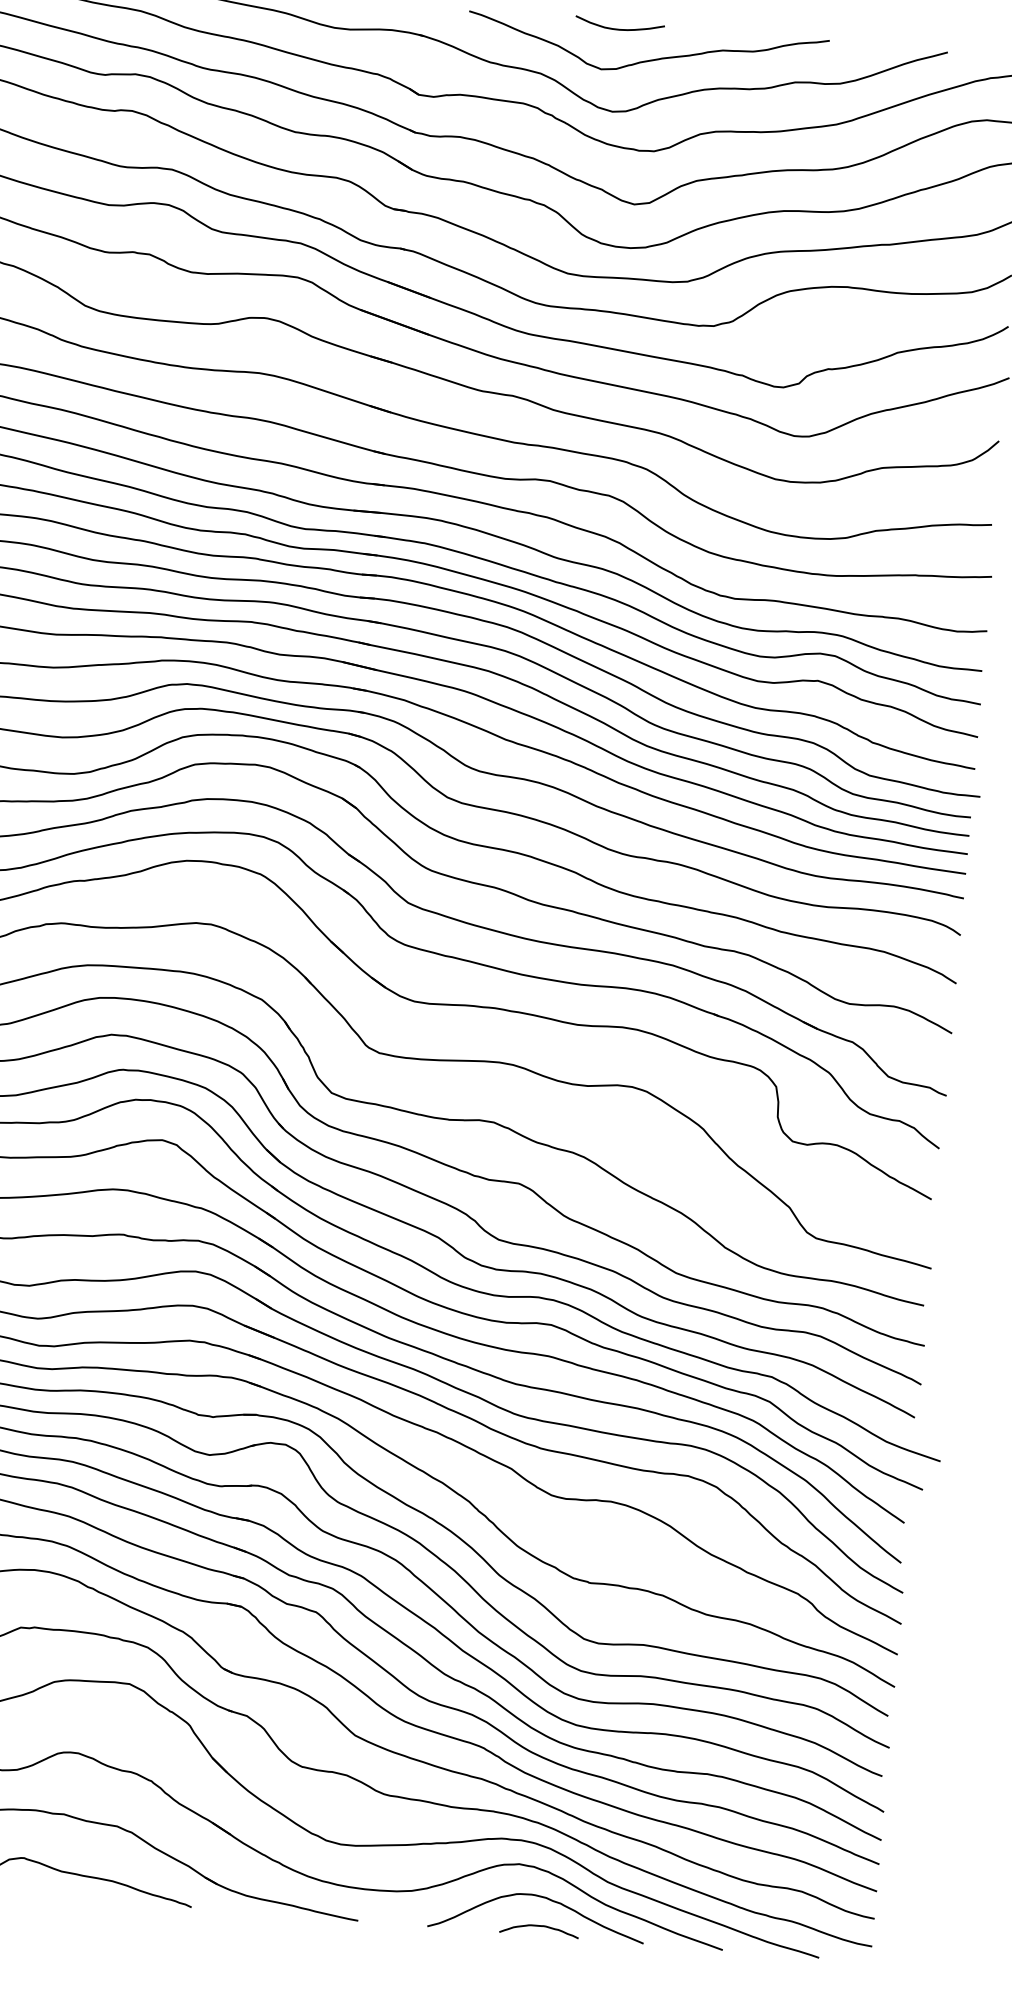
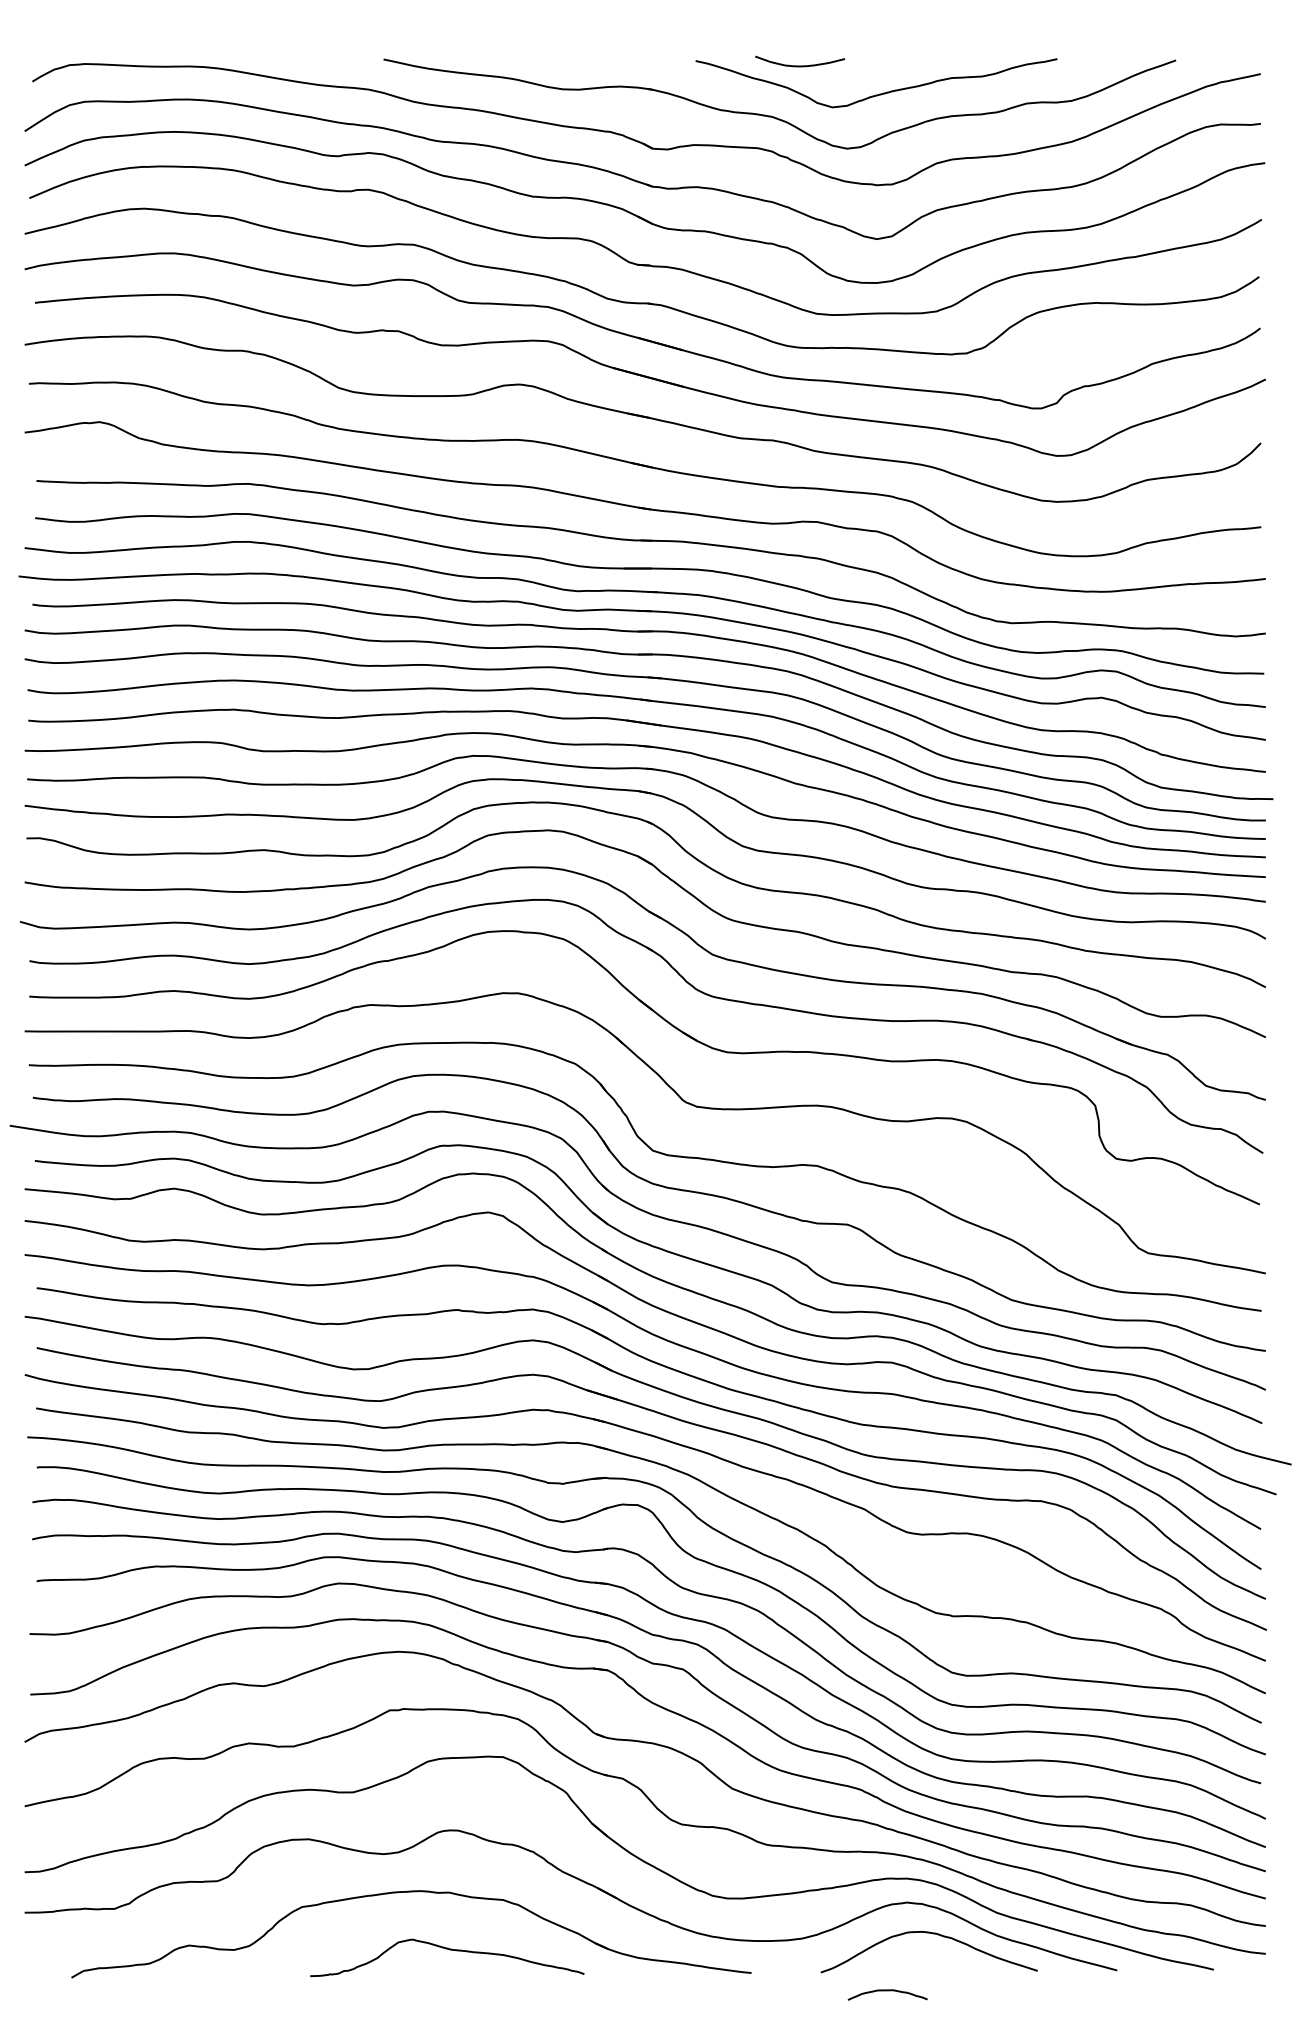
curve: (619, 28) -> (799, 65), moved
curve: (539, 1927) -> (887, 1991), moved

